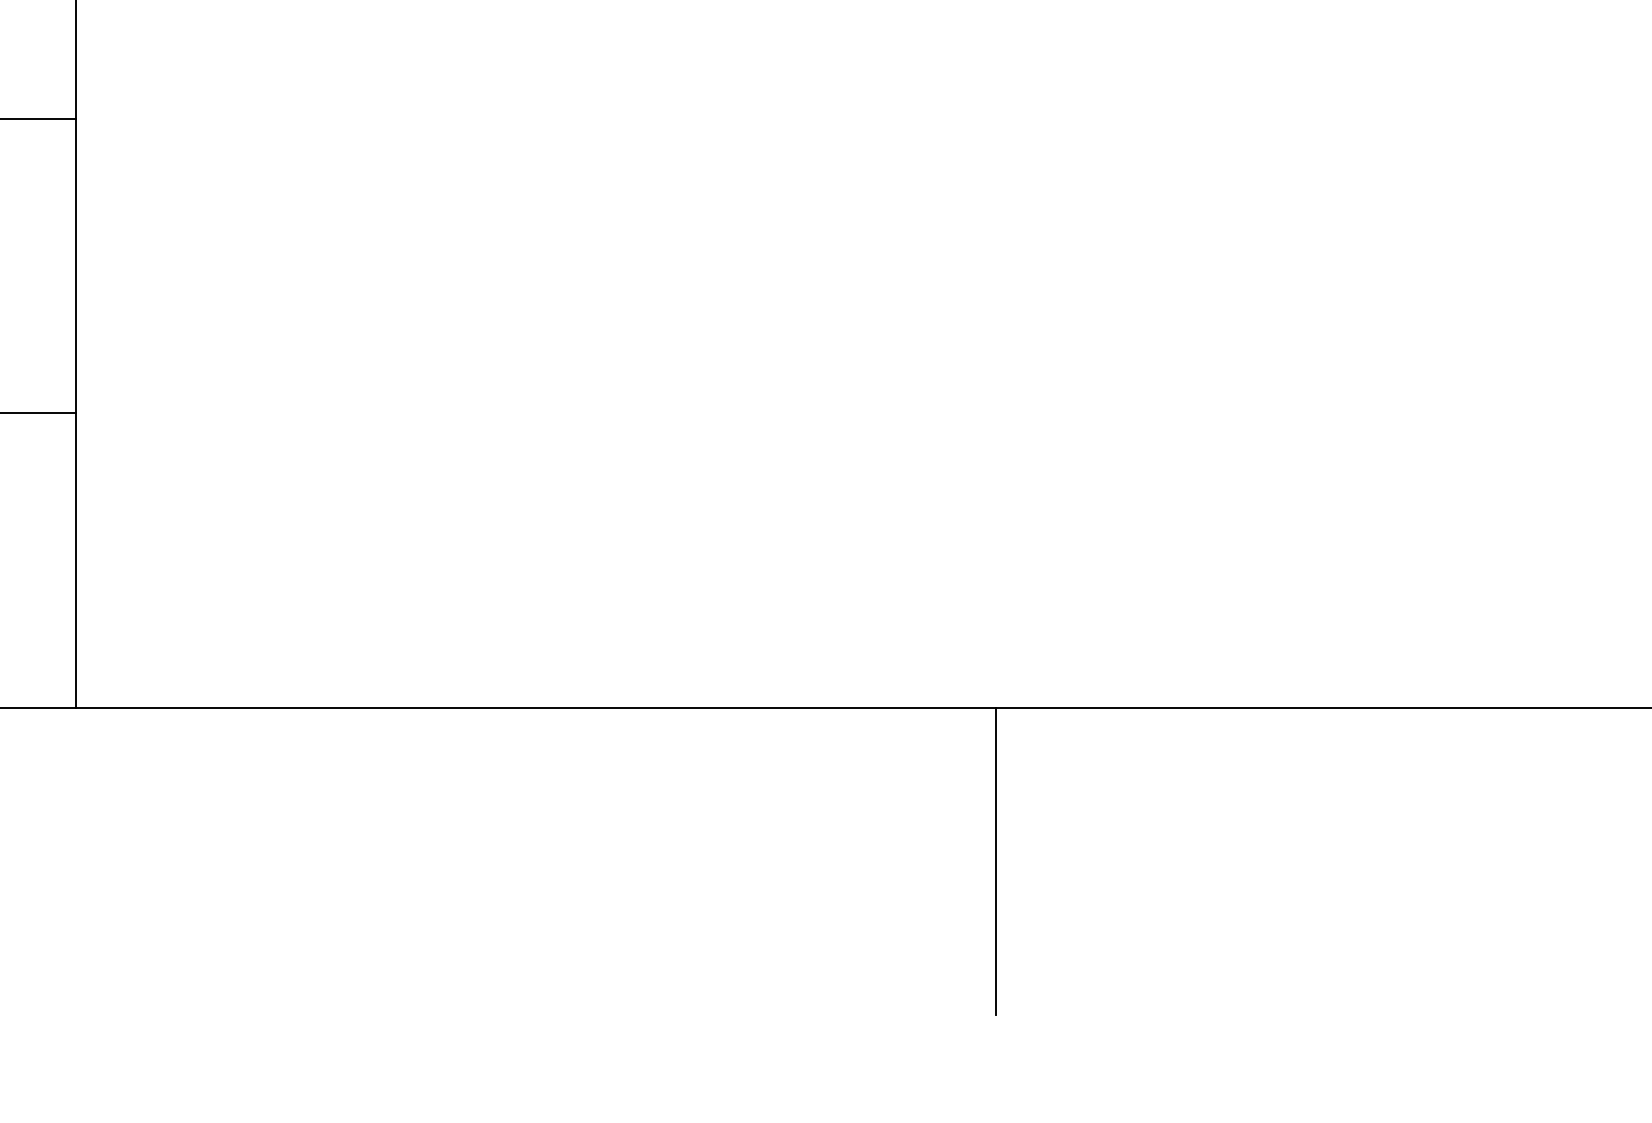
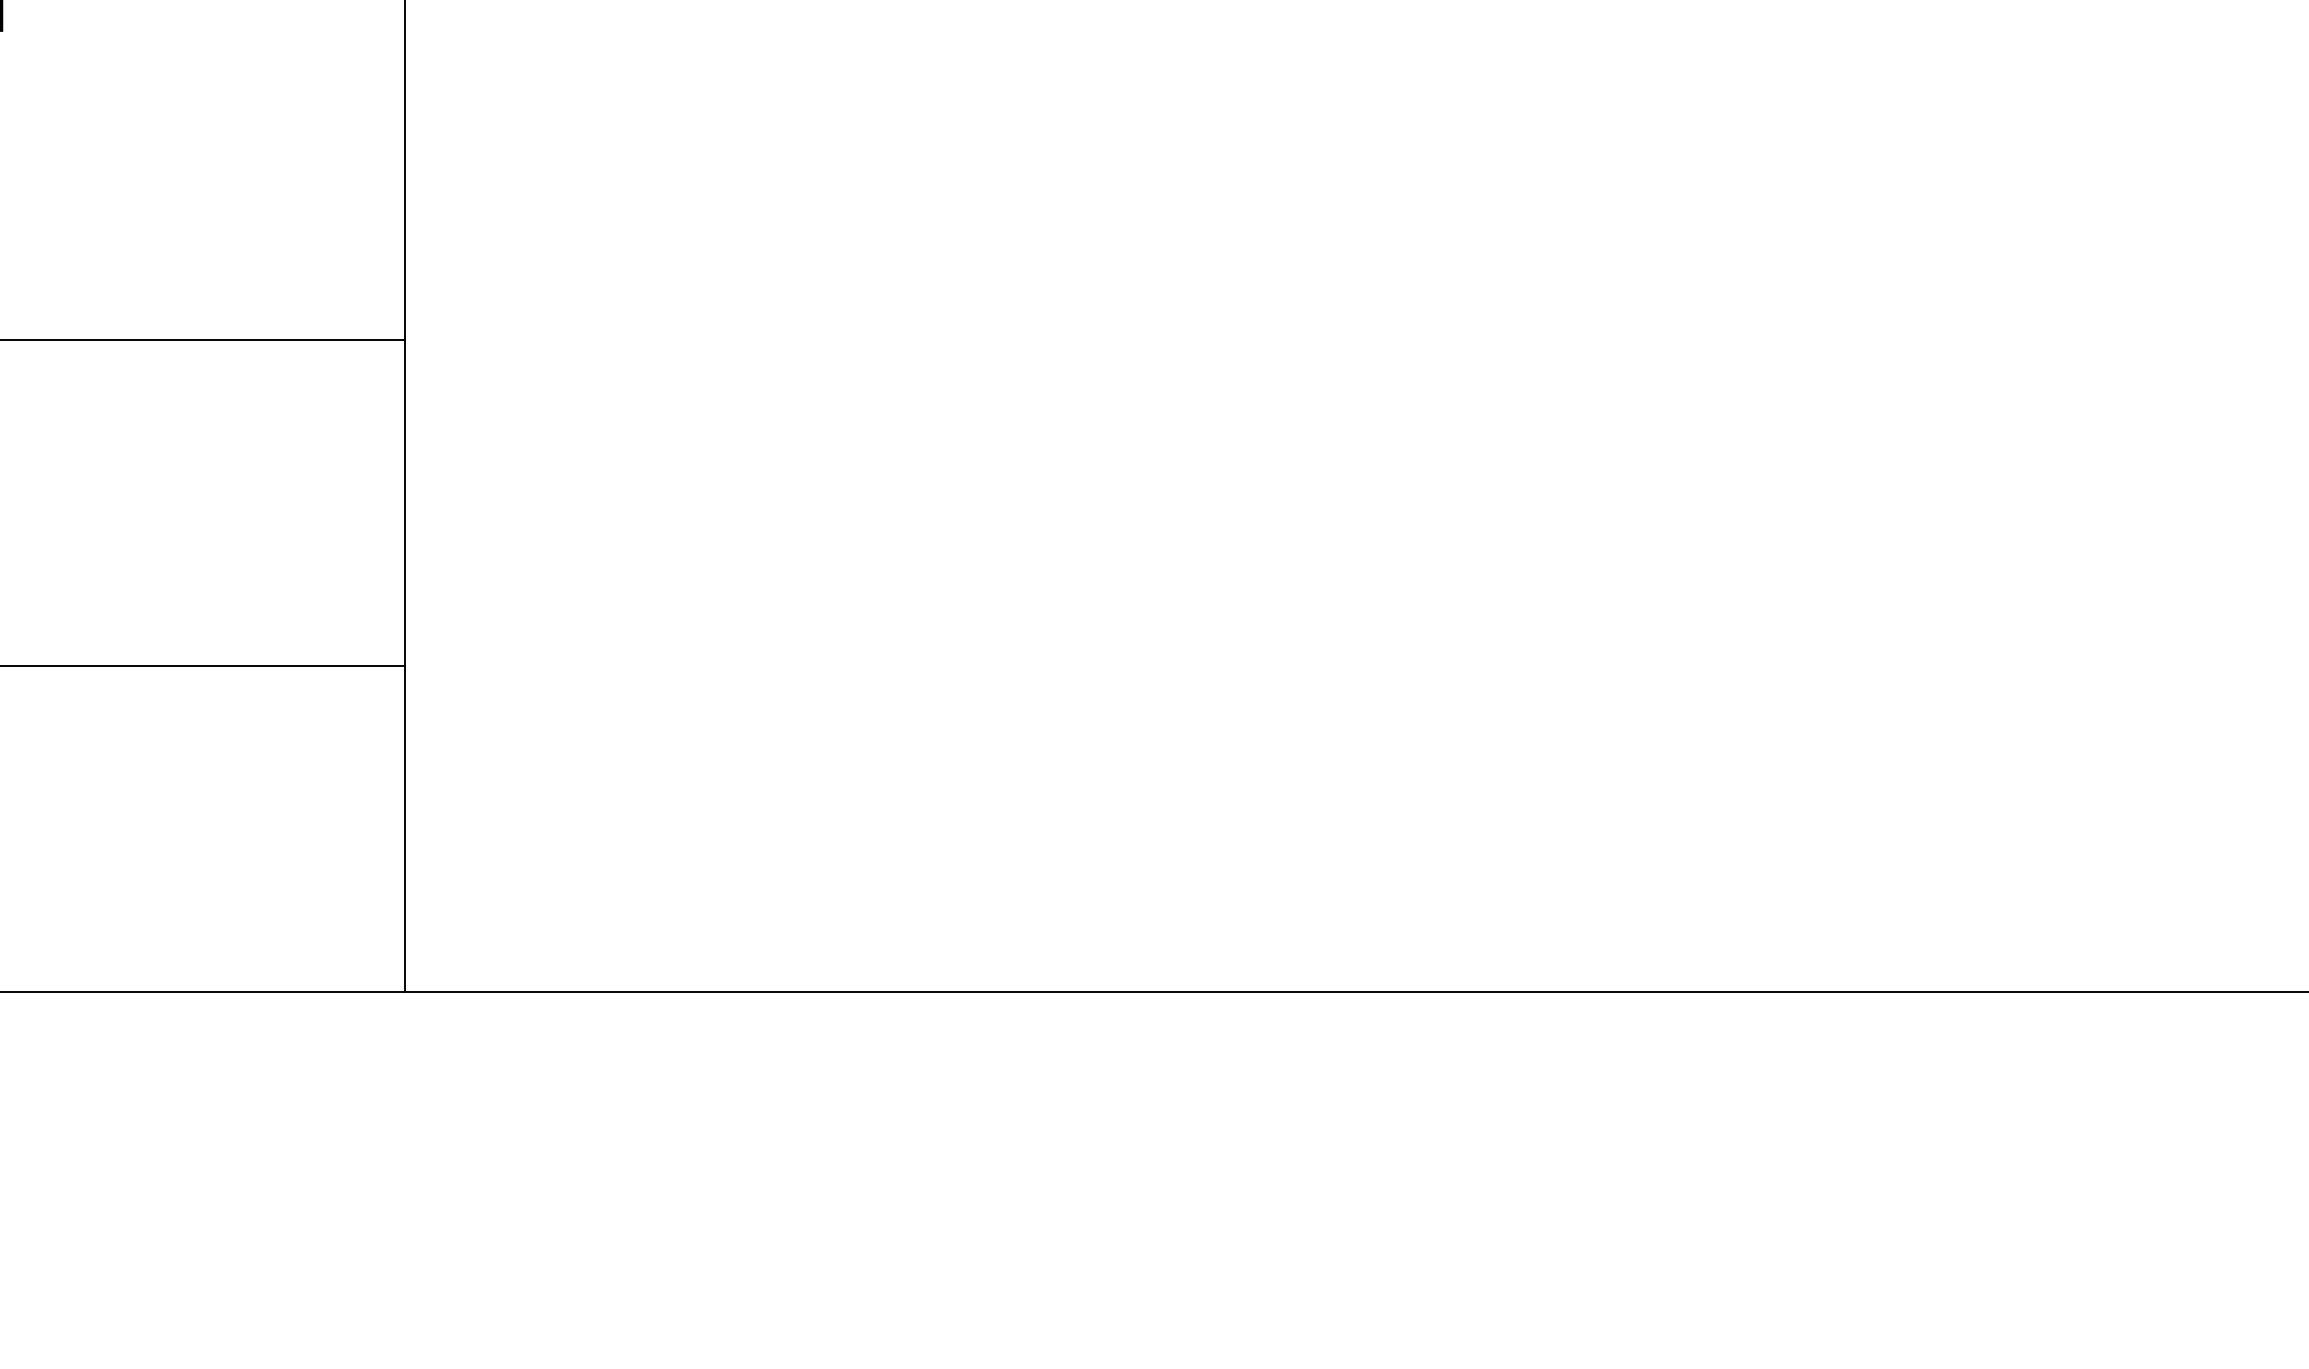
line: (996, 860) -> (1423, 1161), removed

